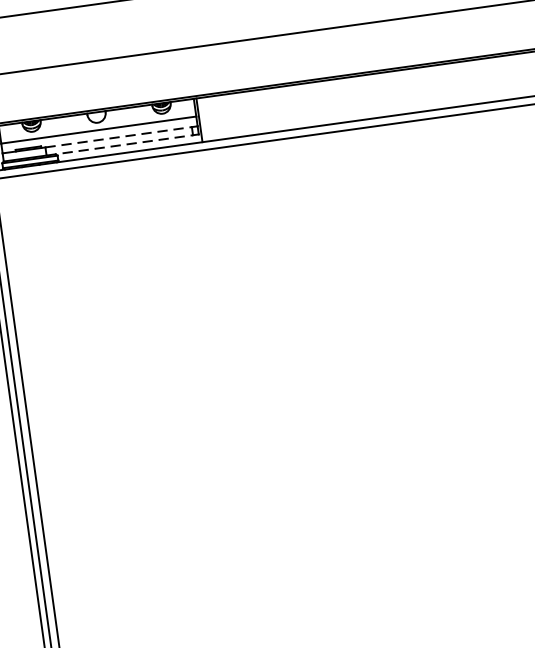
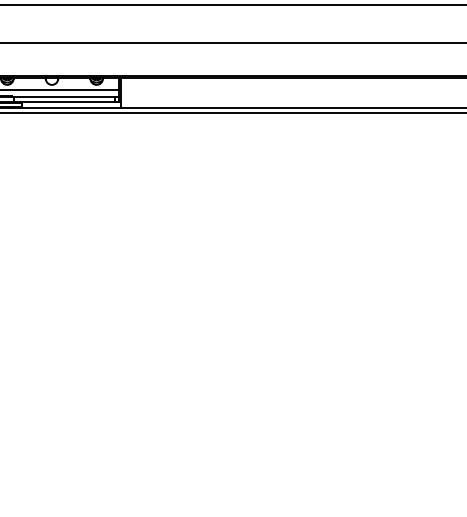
line: (119, 136) -> (65, 96), dashed -> solid
line: (120, 145) -> (65, 102), dashed -> solid

